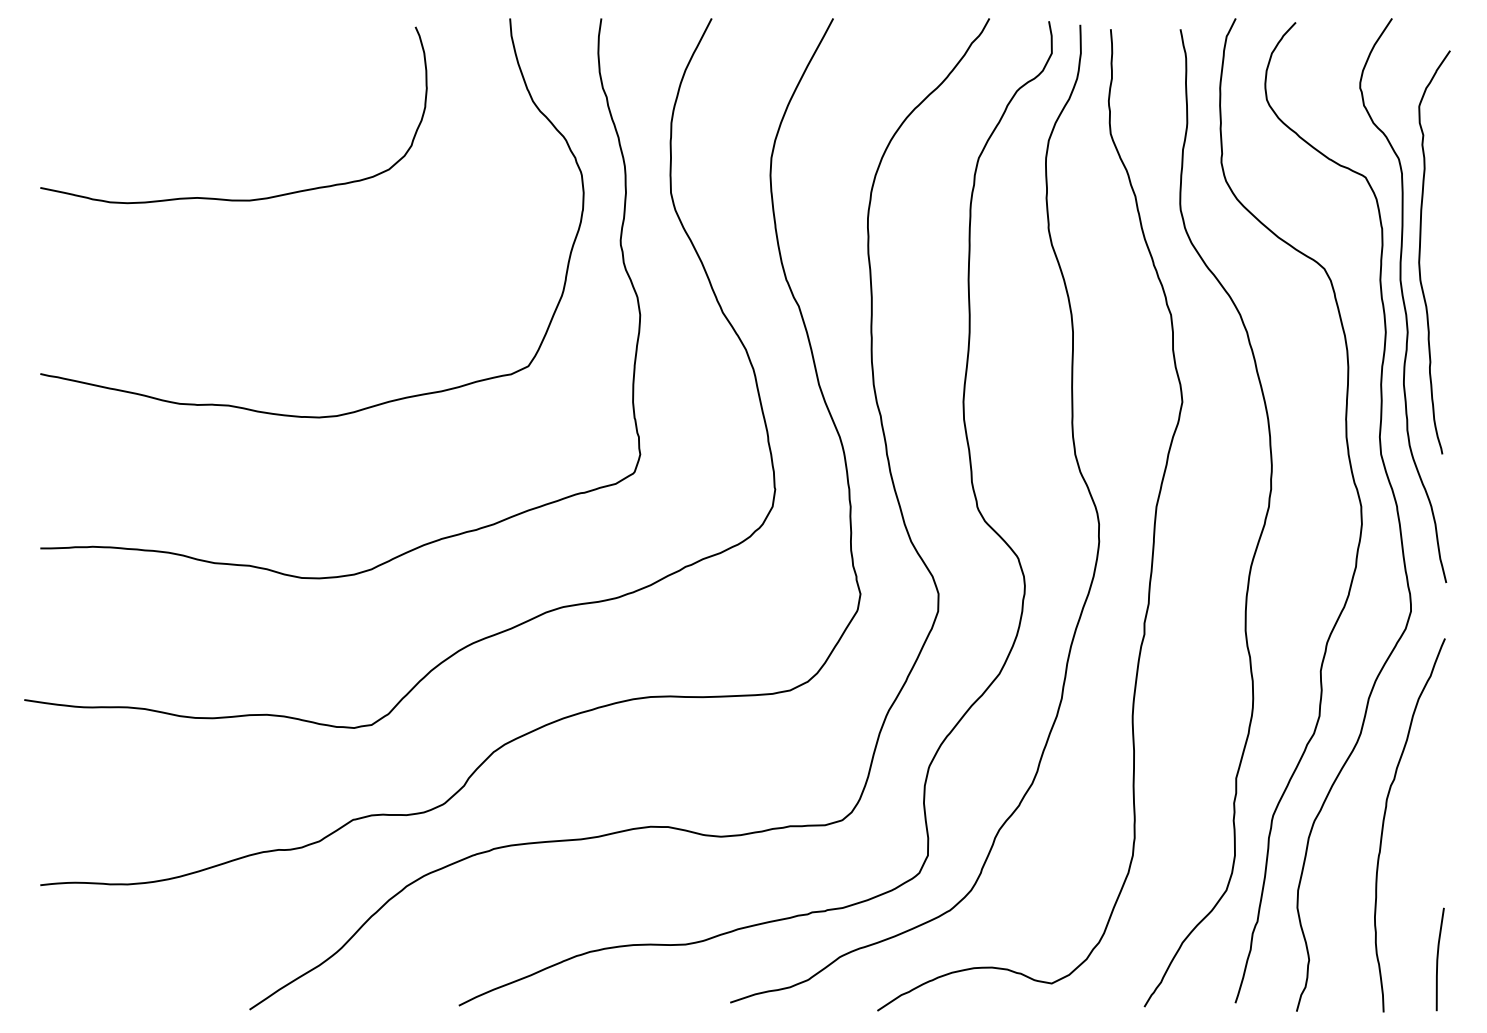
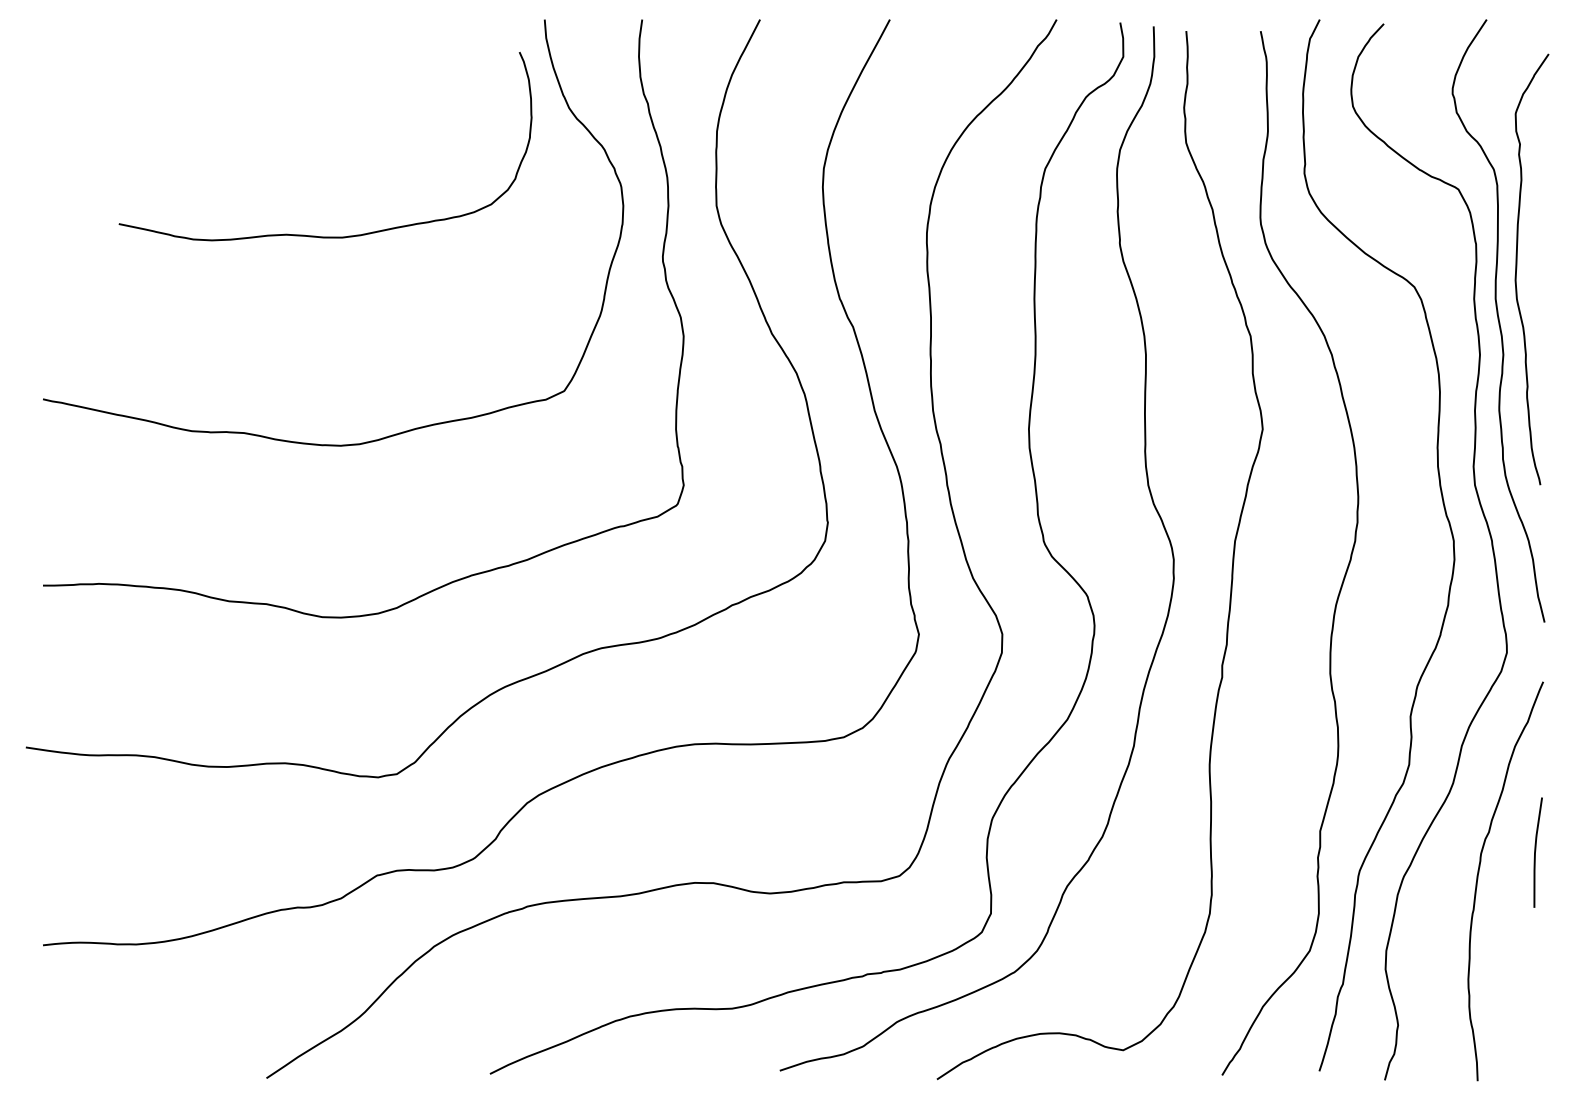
curve: (224, 198) -> (315, 235), moved
curve: (1438, 959) -> (1536, 852), moved

